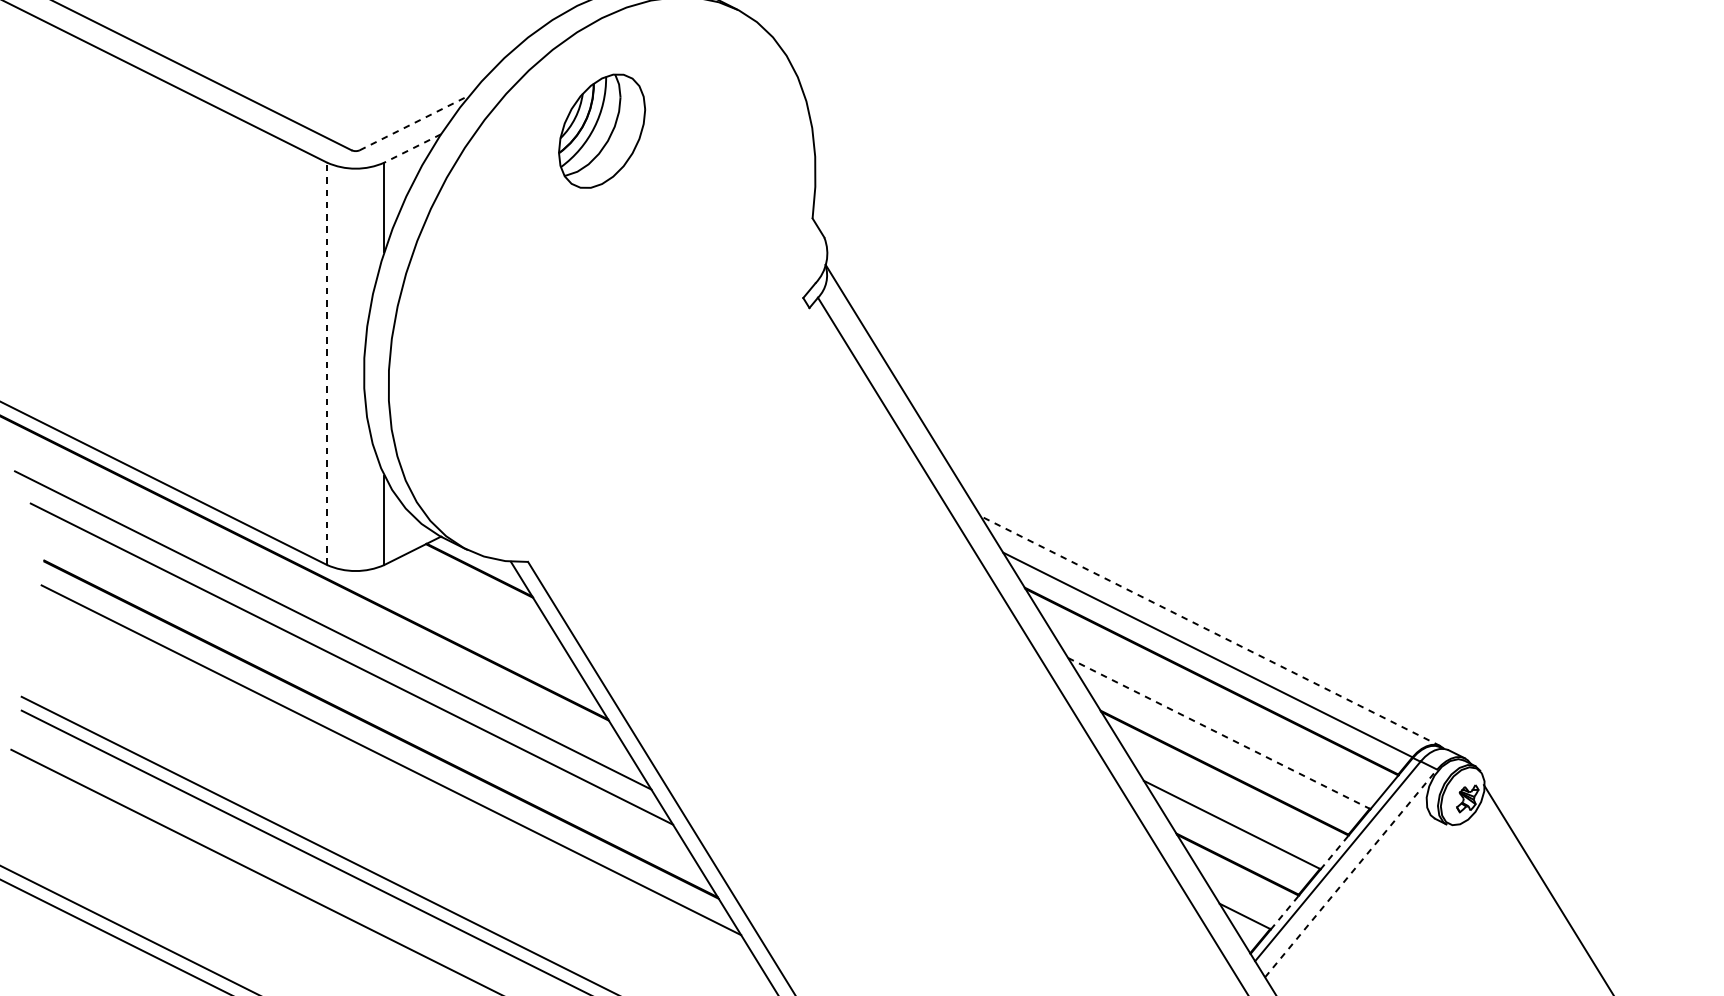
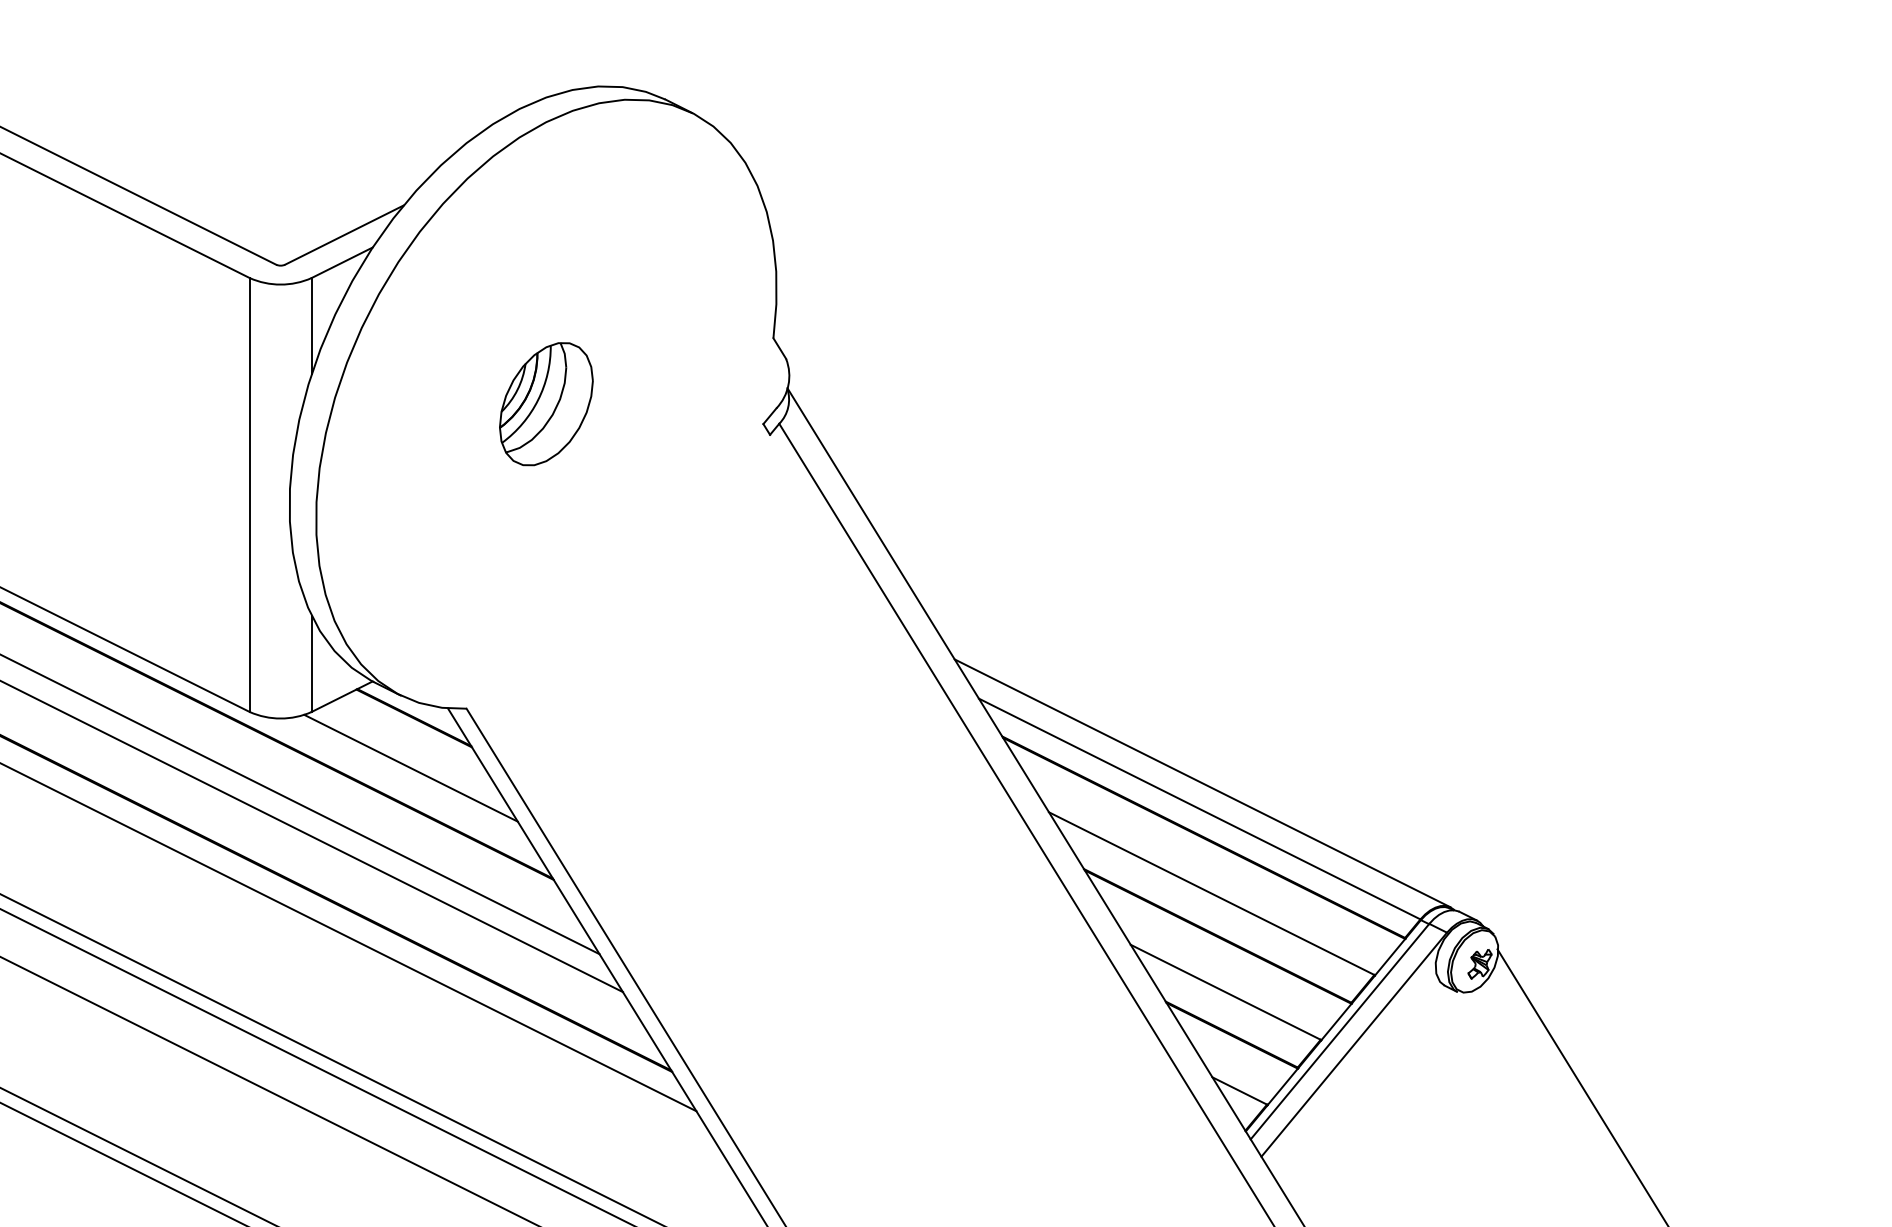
line: (414, 122) -> (344, 234), dashed -> solid
part: (602, 131) -> (546, 404), moved
line: (412, 149) -> (341, 263), dashed -> solid
line: (326, 364) -> (249, 495), dashed -> solid
line: (476, 616) -> (410, 767), added
line: (1210, 631) -> (1202, 783), dashed -> solid
line: (1218, 733) -> (1211, 893), dashed -> solid
line: (1334, 851) -> (1336, 1021), dashed -> solid
line: (1351, 873) -> (1354, 1044), dashed -> solid
line: (1285, 912) -> (1283, 1086), dashed -> solid

